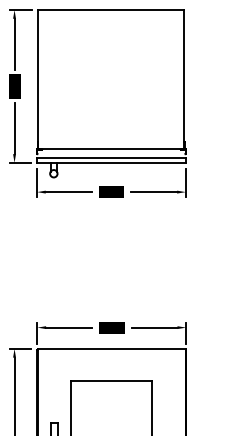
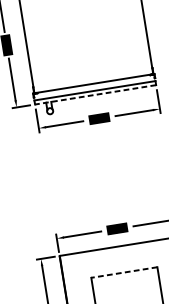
line: (110, 162) -> (94, 94), solid -> dashed
line: (111, 381) -> (124, 272), solid -> dashed

